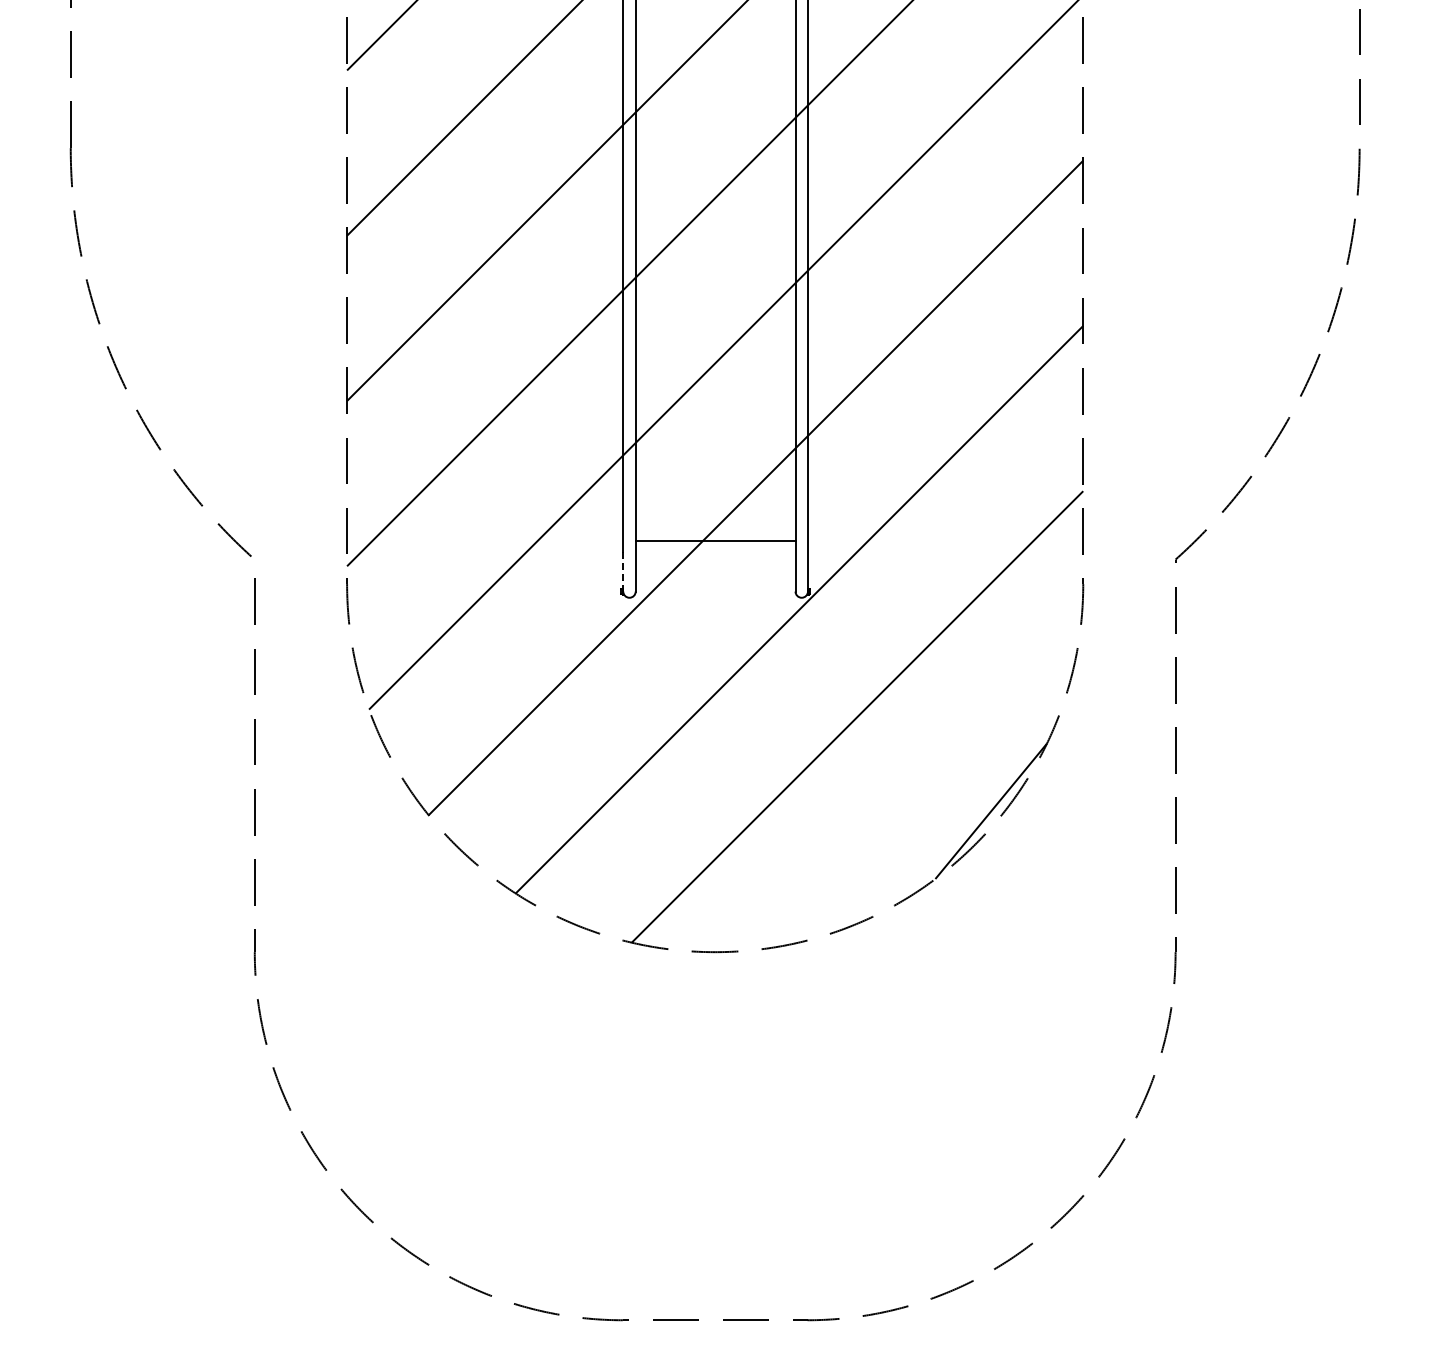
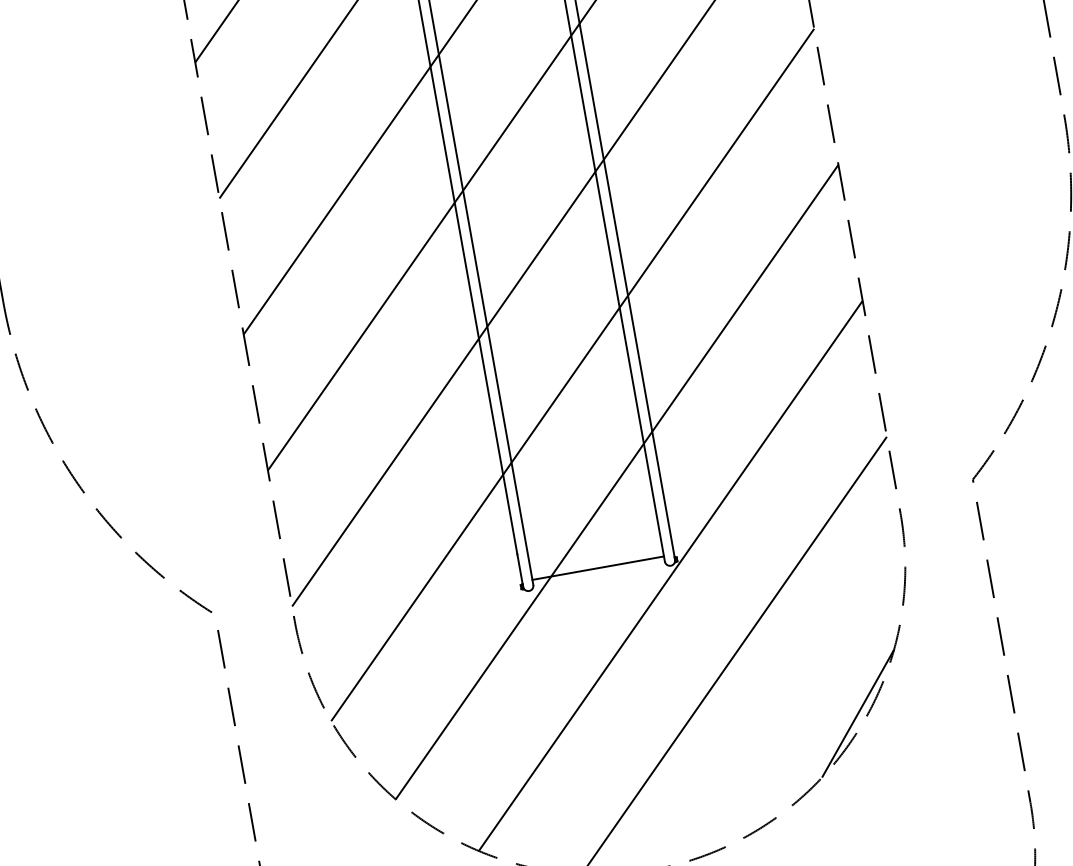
line: (715, 541) -> (598, 568), moved
line: (623, 571) -> (520, 570), dashed -> solid

